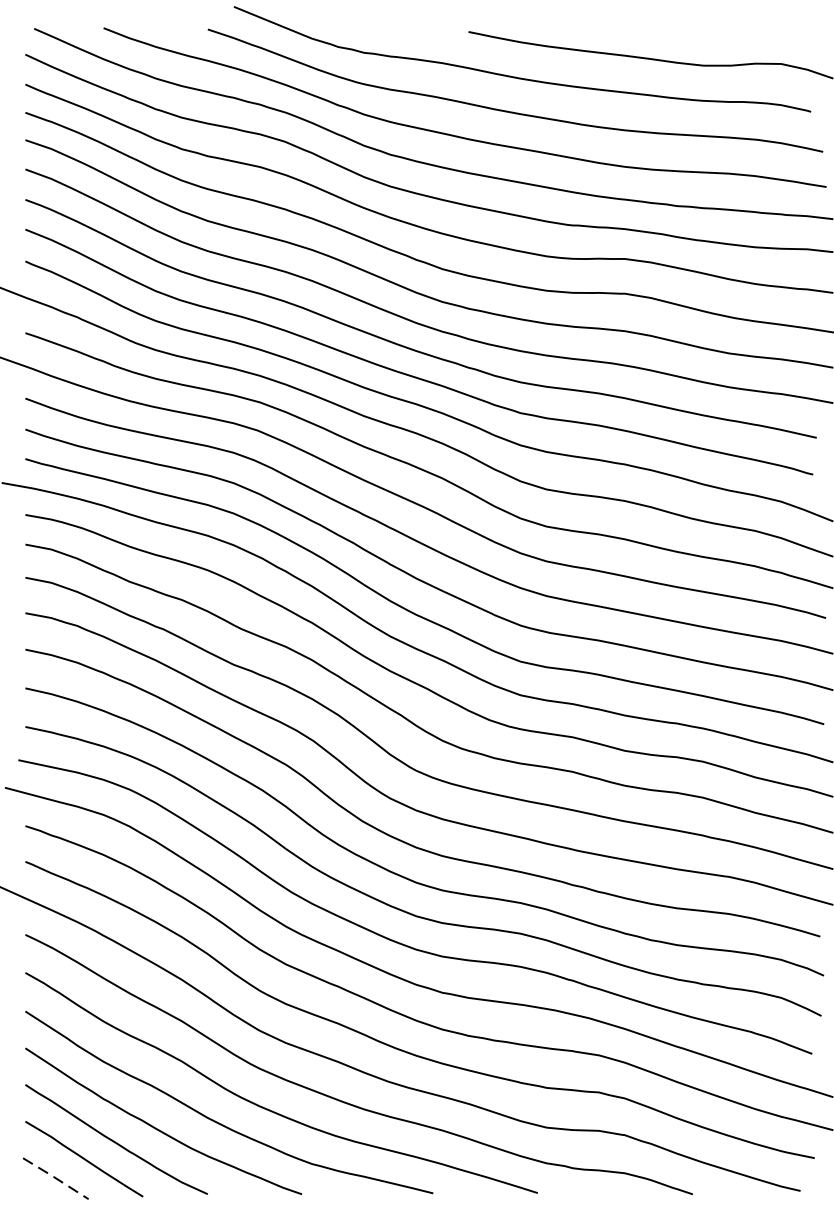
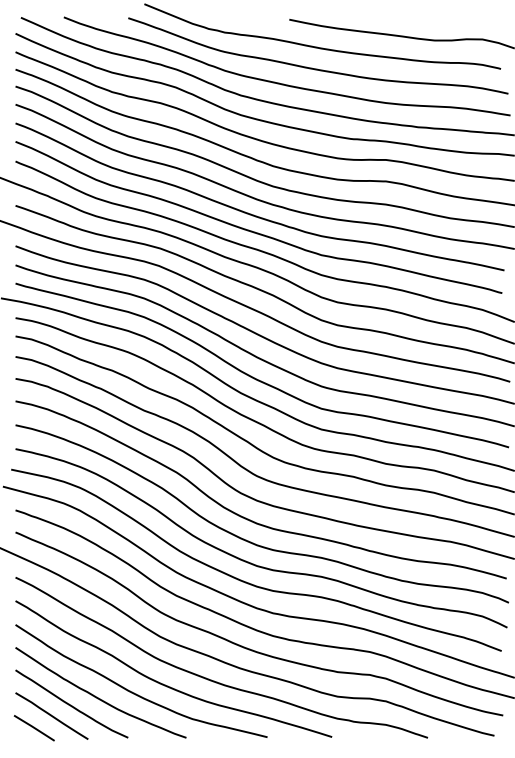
line: (56, 1177) -> (34, 727), dashed -> solid

